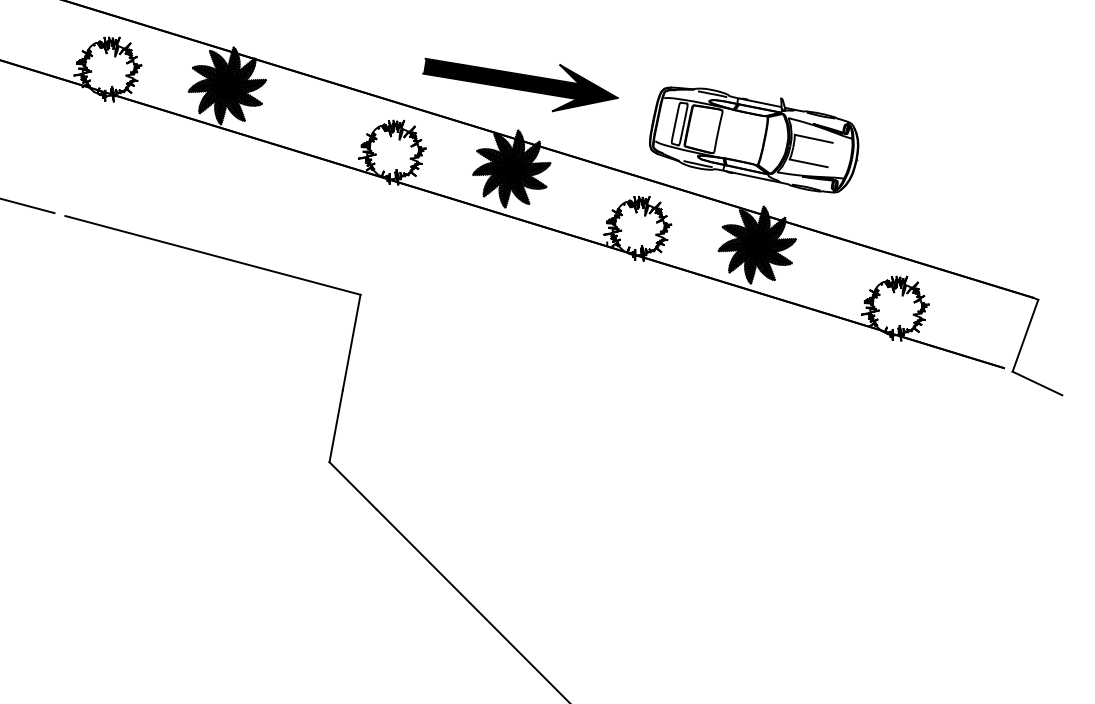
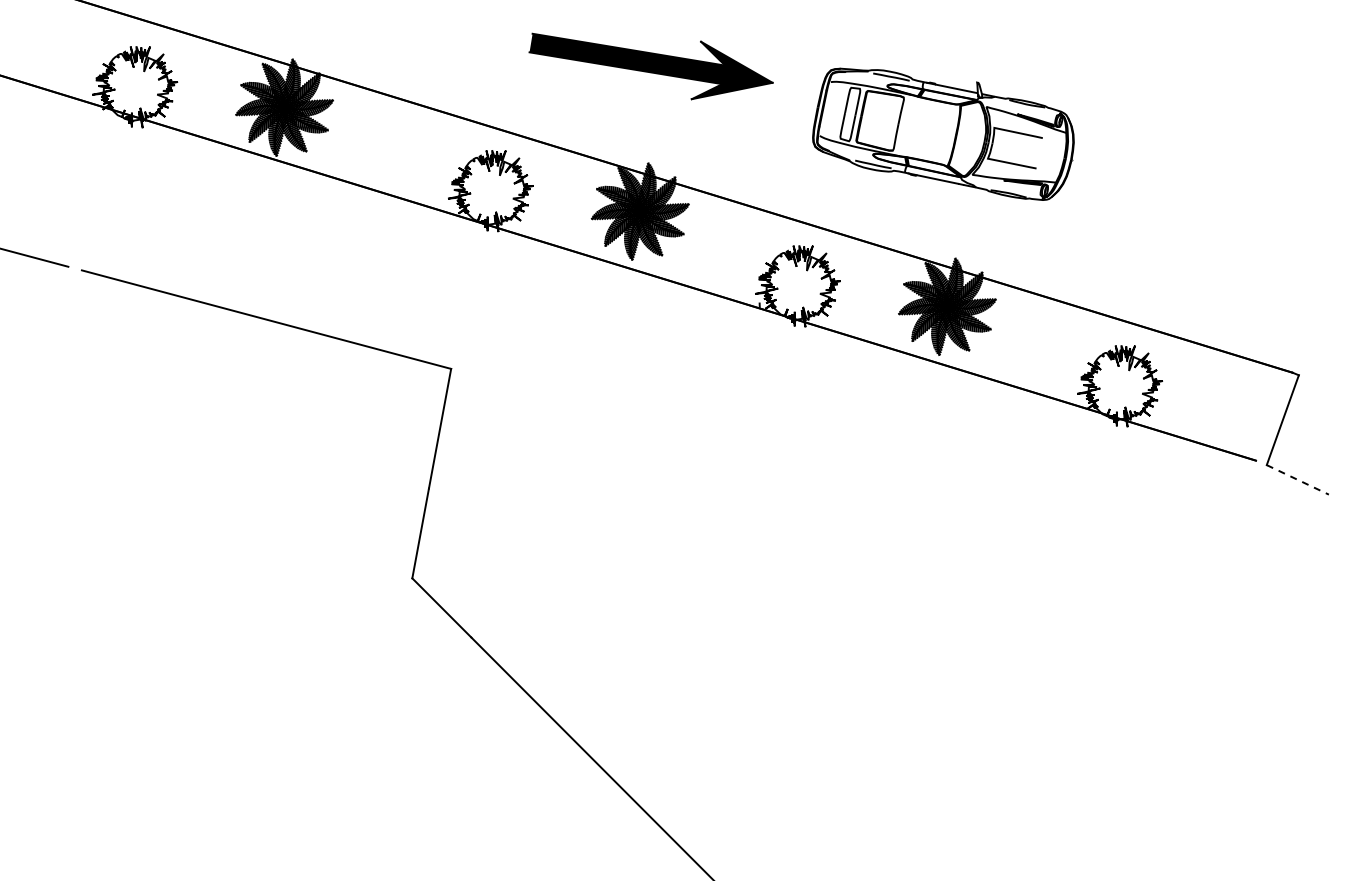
part: (519, 84) -> (650, 66), moved
part: (754, 139) -> (943, 133), moved
line: (1037, 383) -> (1298, 480), solid -> dashed

